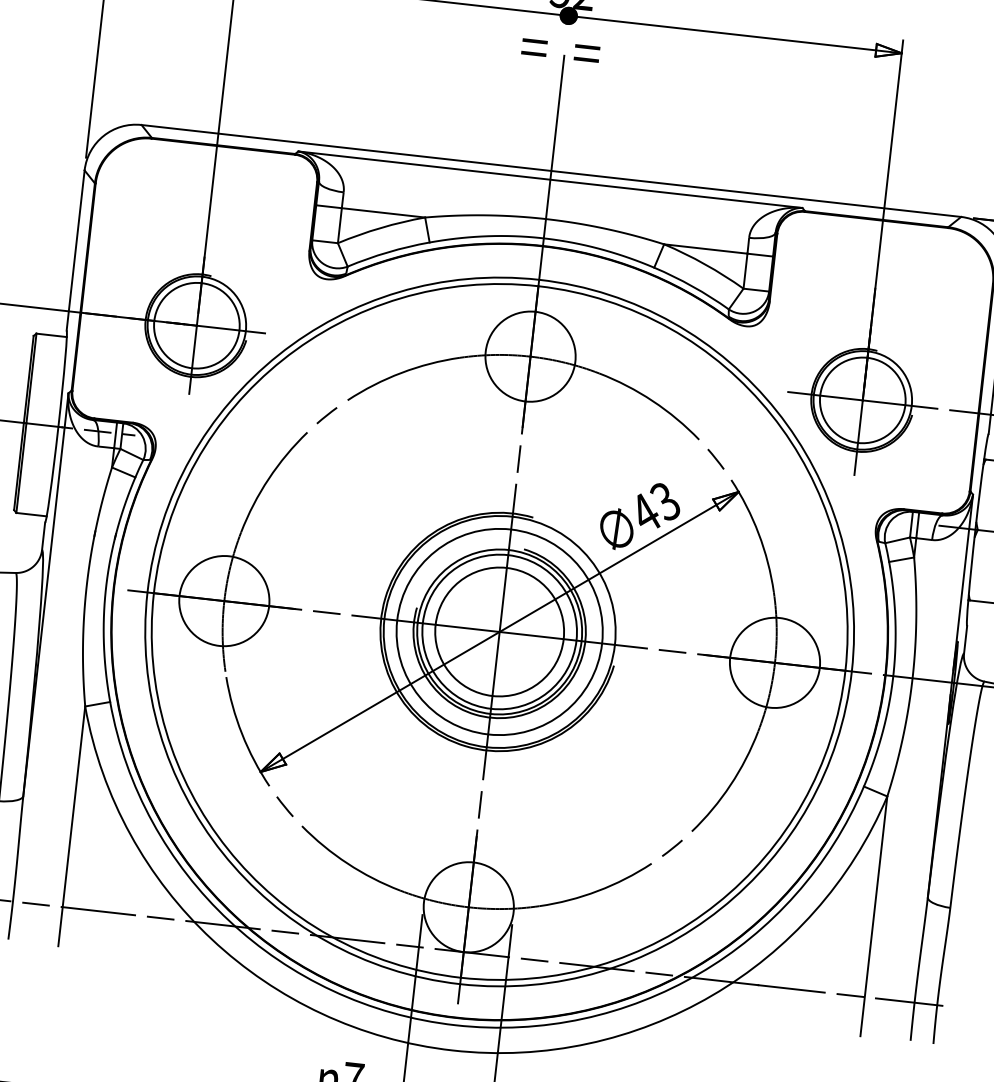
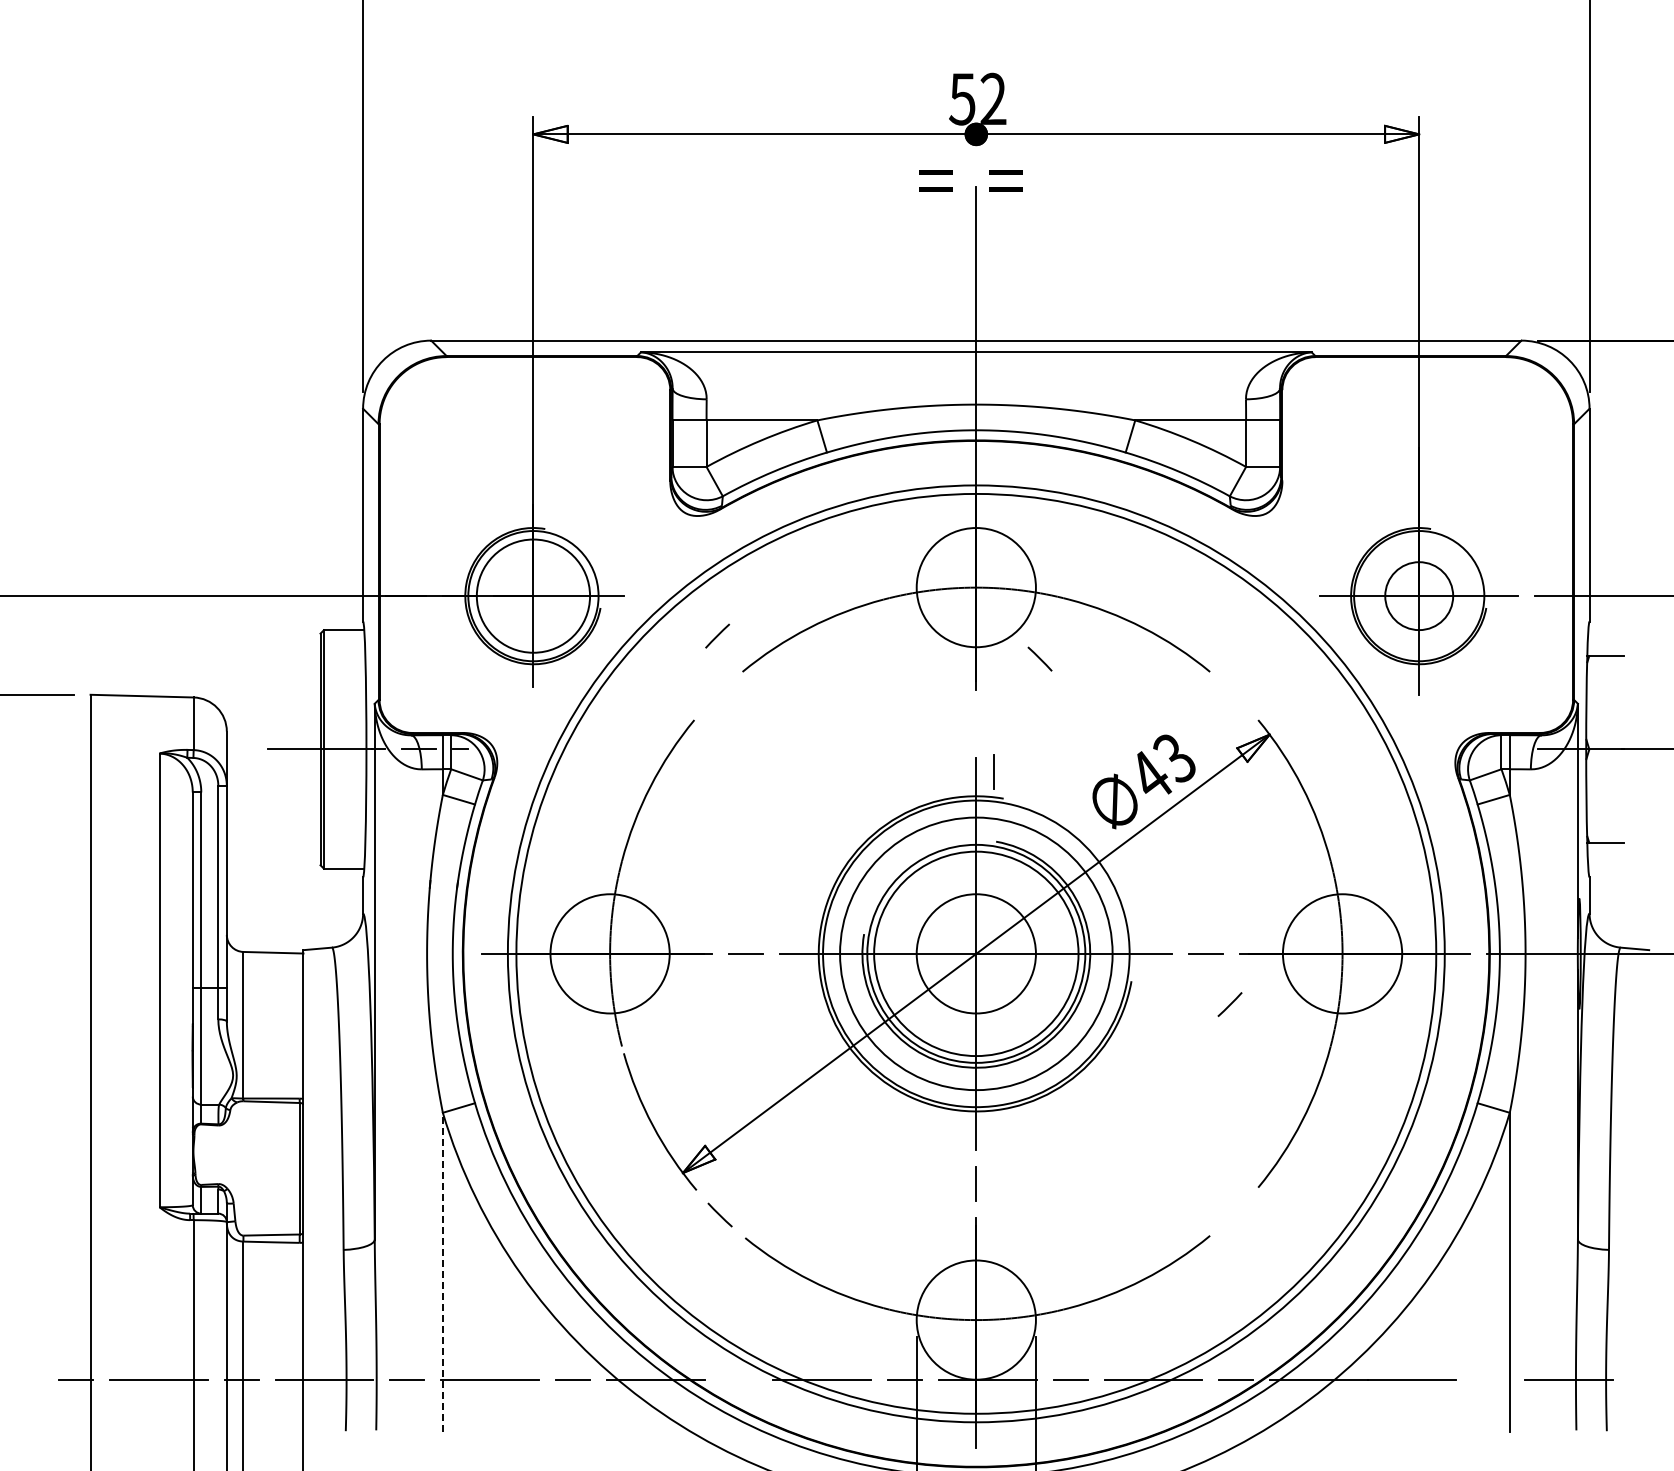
circle: (862, 399) -> (1418, 595), size x0.6
line: (326, 415) -> (717, 635), moved
line: (518, 458) -> (993, 771), moved
line: (715, 458) -> (1039, 658), moved
circle: (499, 631) -> (976, 953), size x0.7
line: (71, 825) -> (442, 1271), solid -> dashed
line: (671, 848) -> (1229, 1004), moved
line: (284, 931) -> (738, 1379), removed
line: (850, 995) -> (1490, 1379), removed

